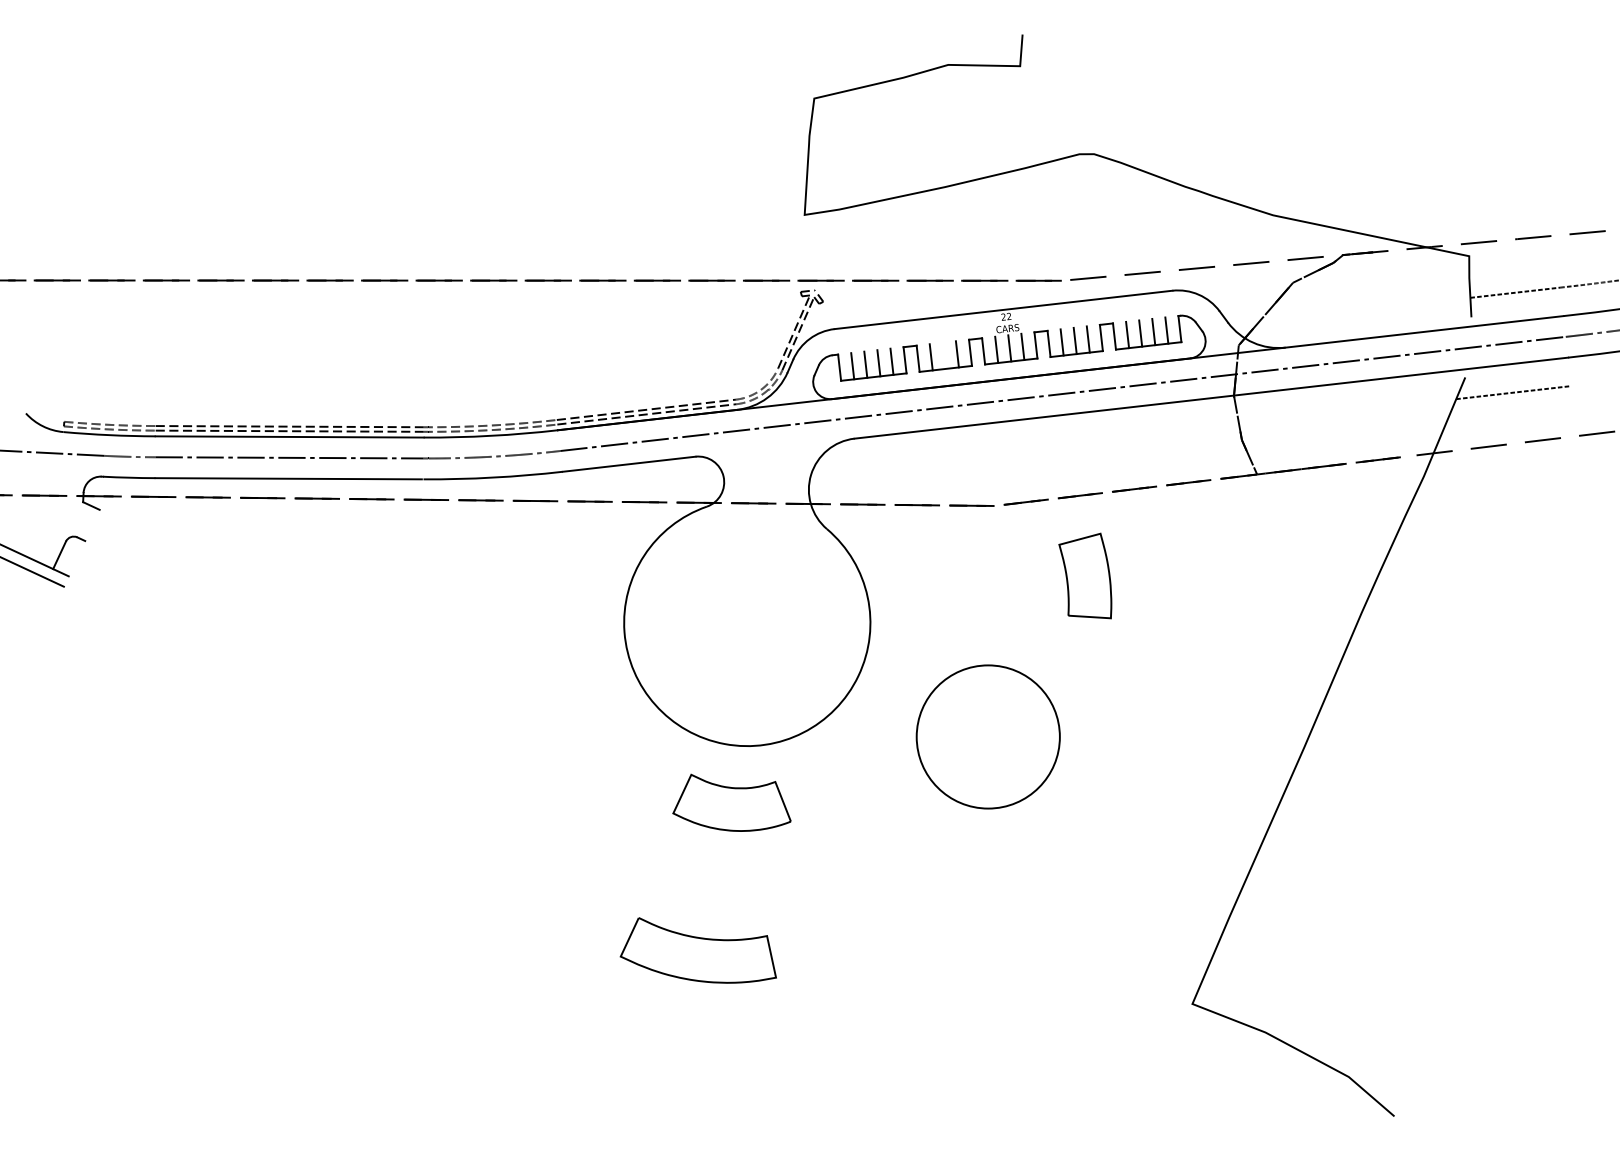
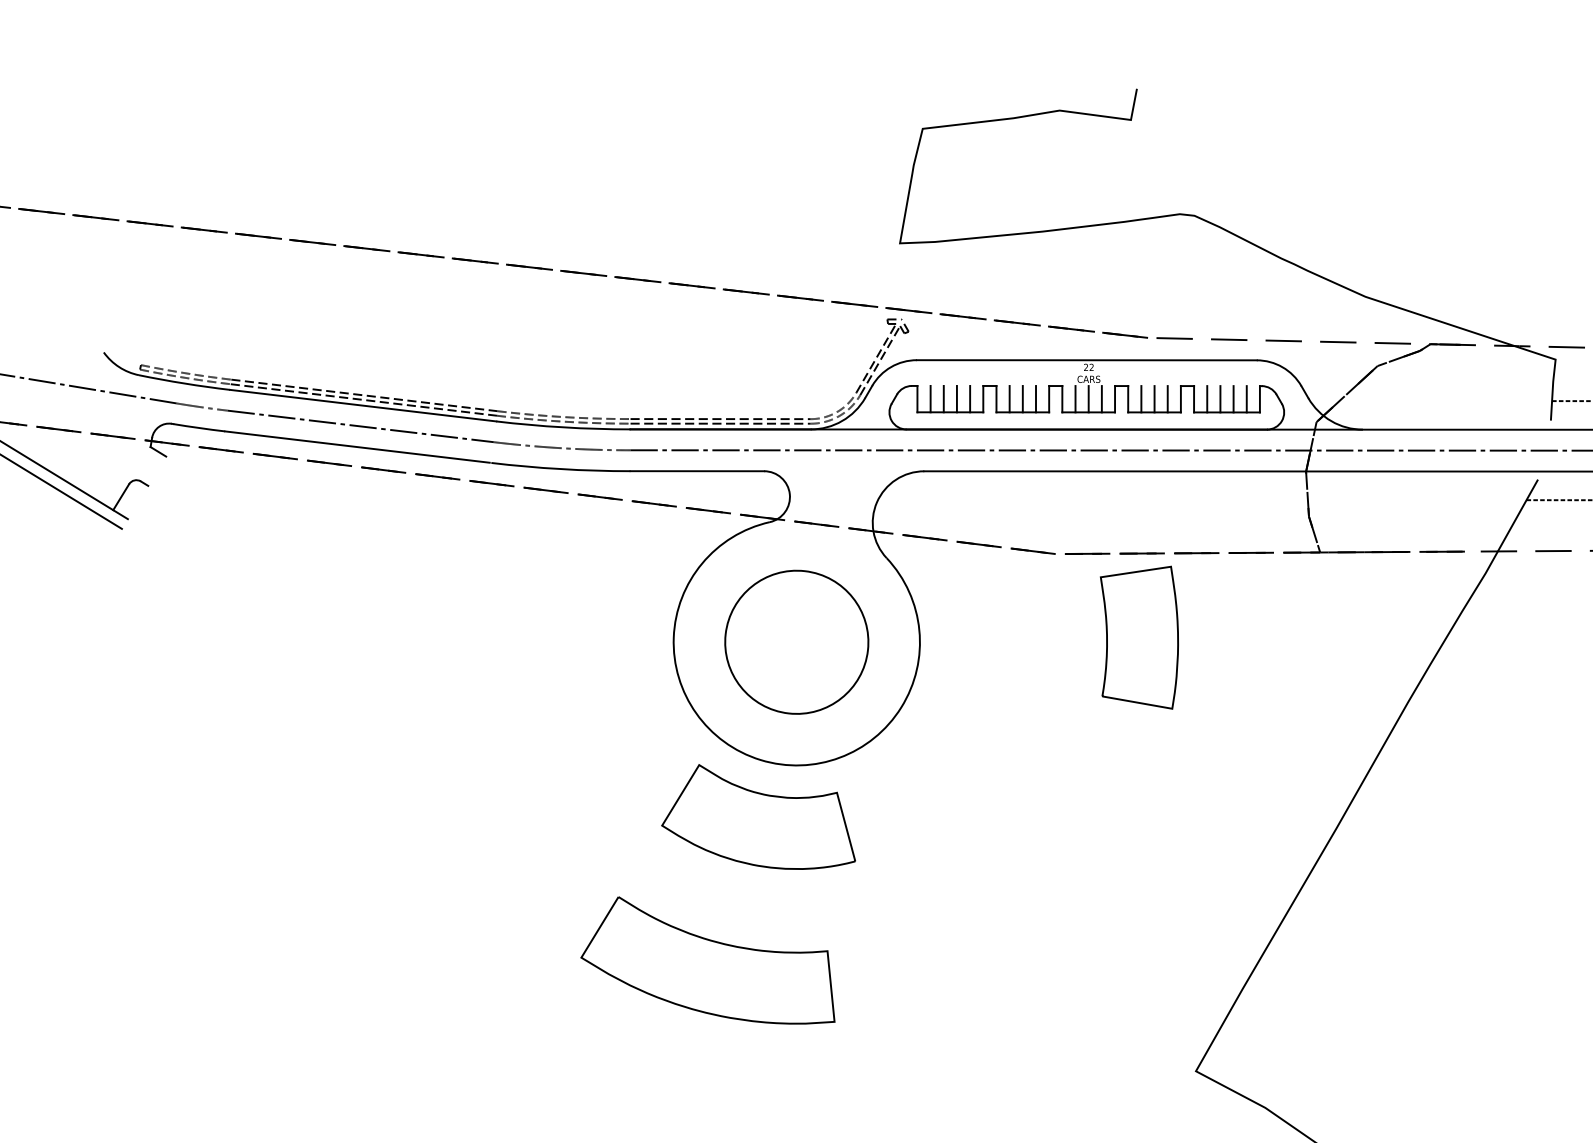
line: (943, 355) -> (1022, 398), added
part: (1085, 575) -> (1138, 633), size x1.67
circle: (987, 736) -> (796, 641), moved
part: (731, 802) -> (760, 818), size x1.67
part: (698, 950) -> (711, 962), size x1.67

